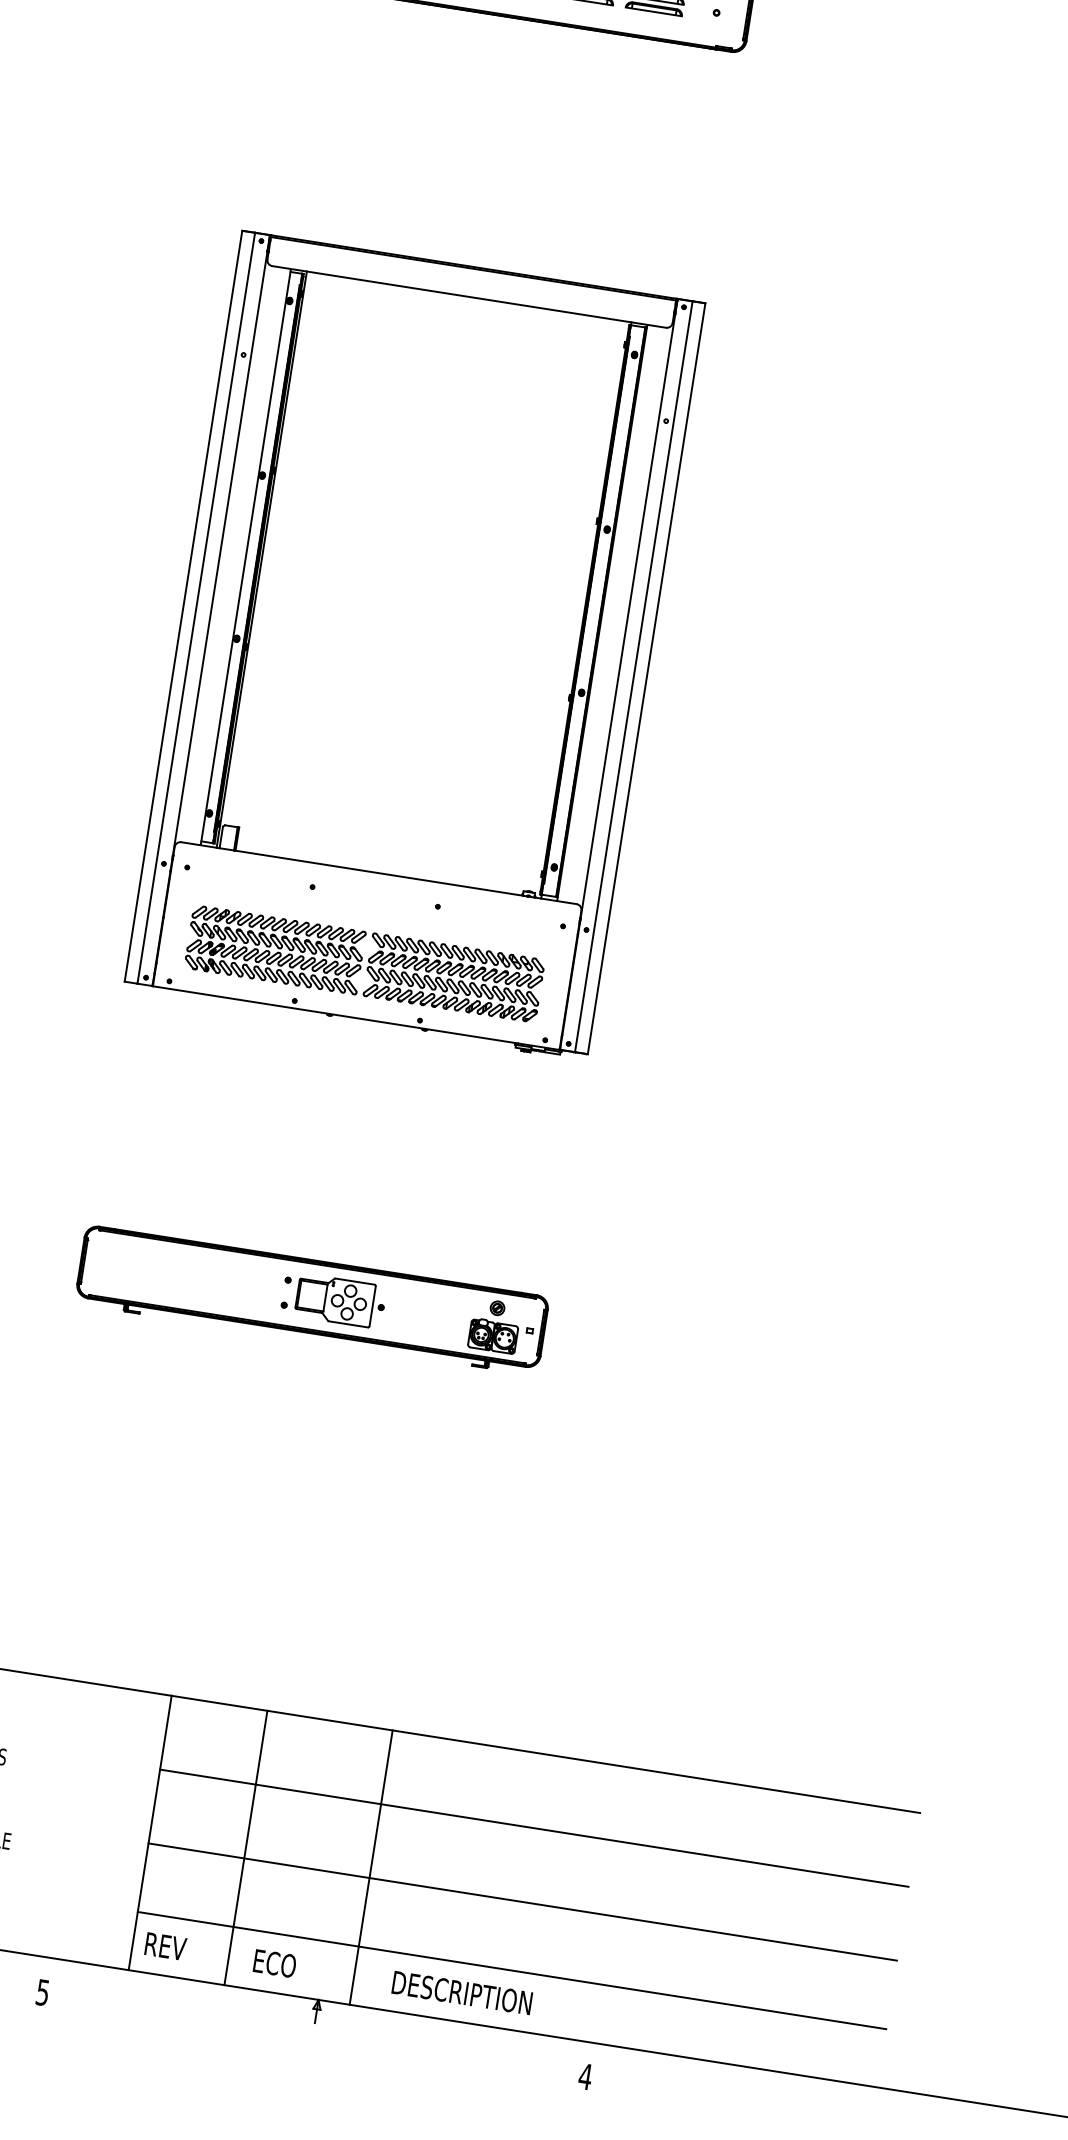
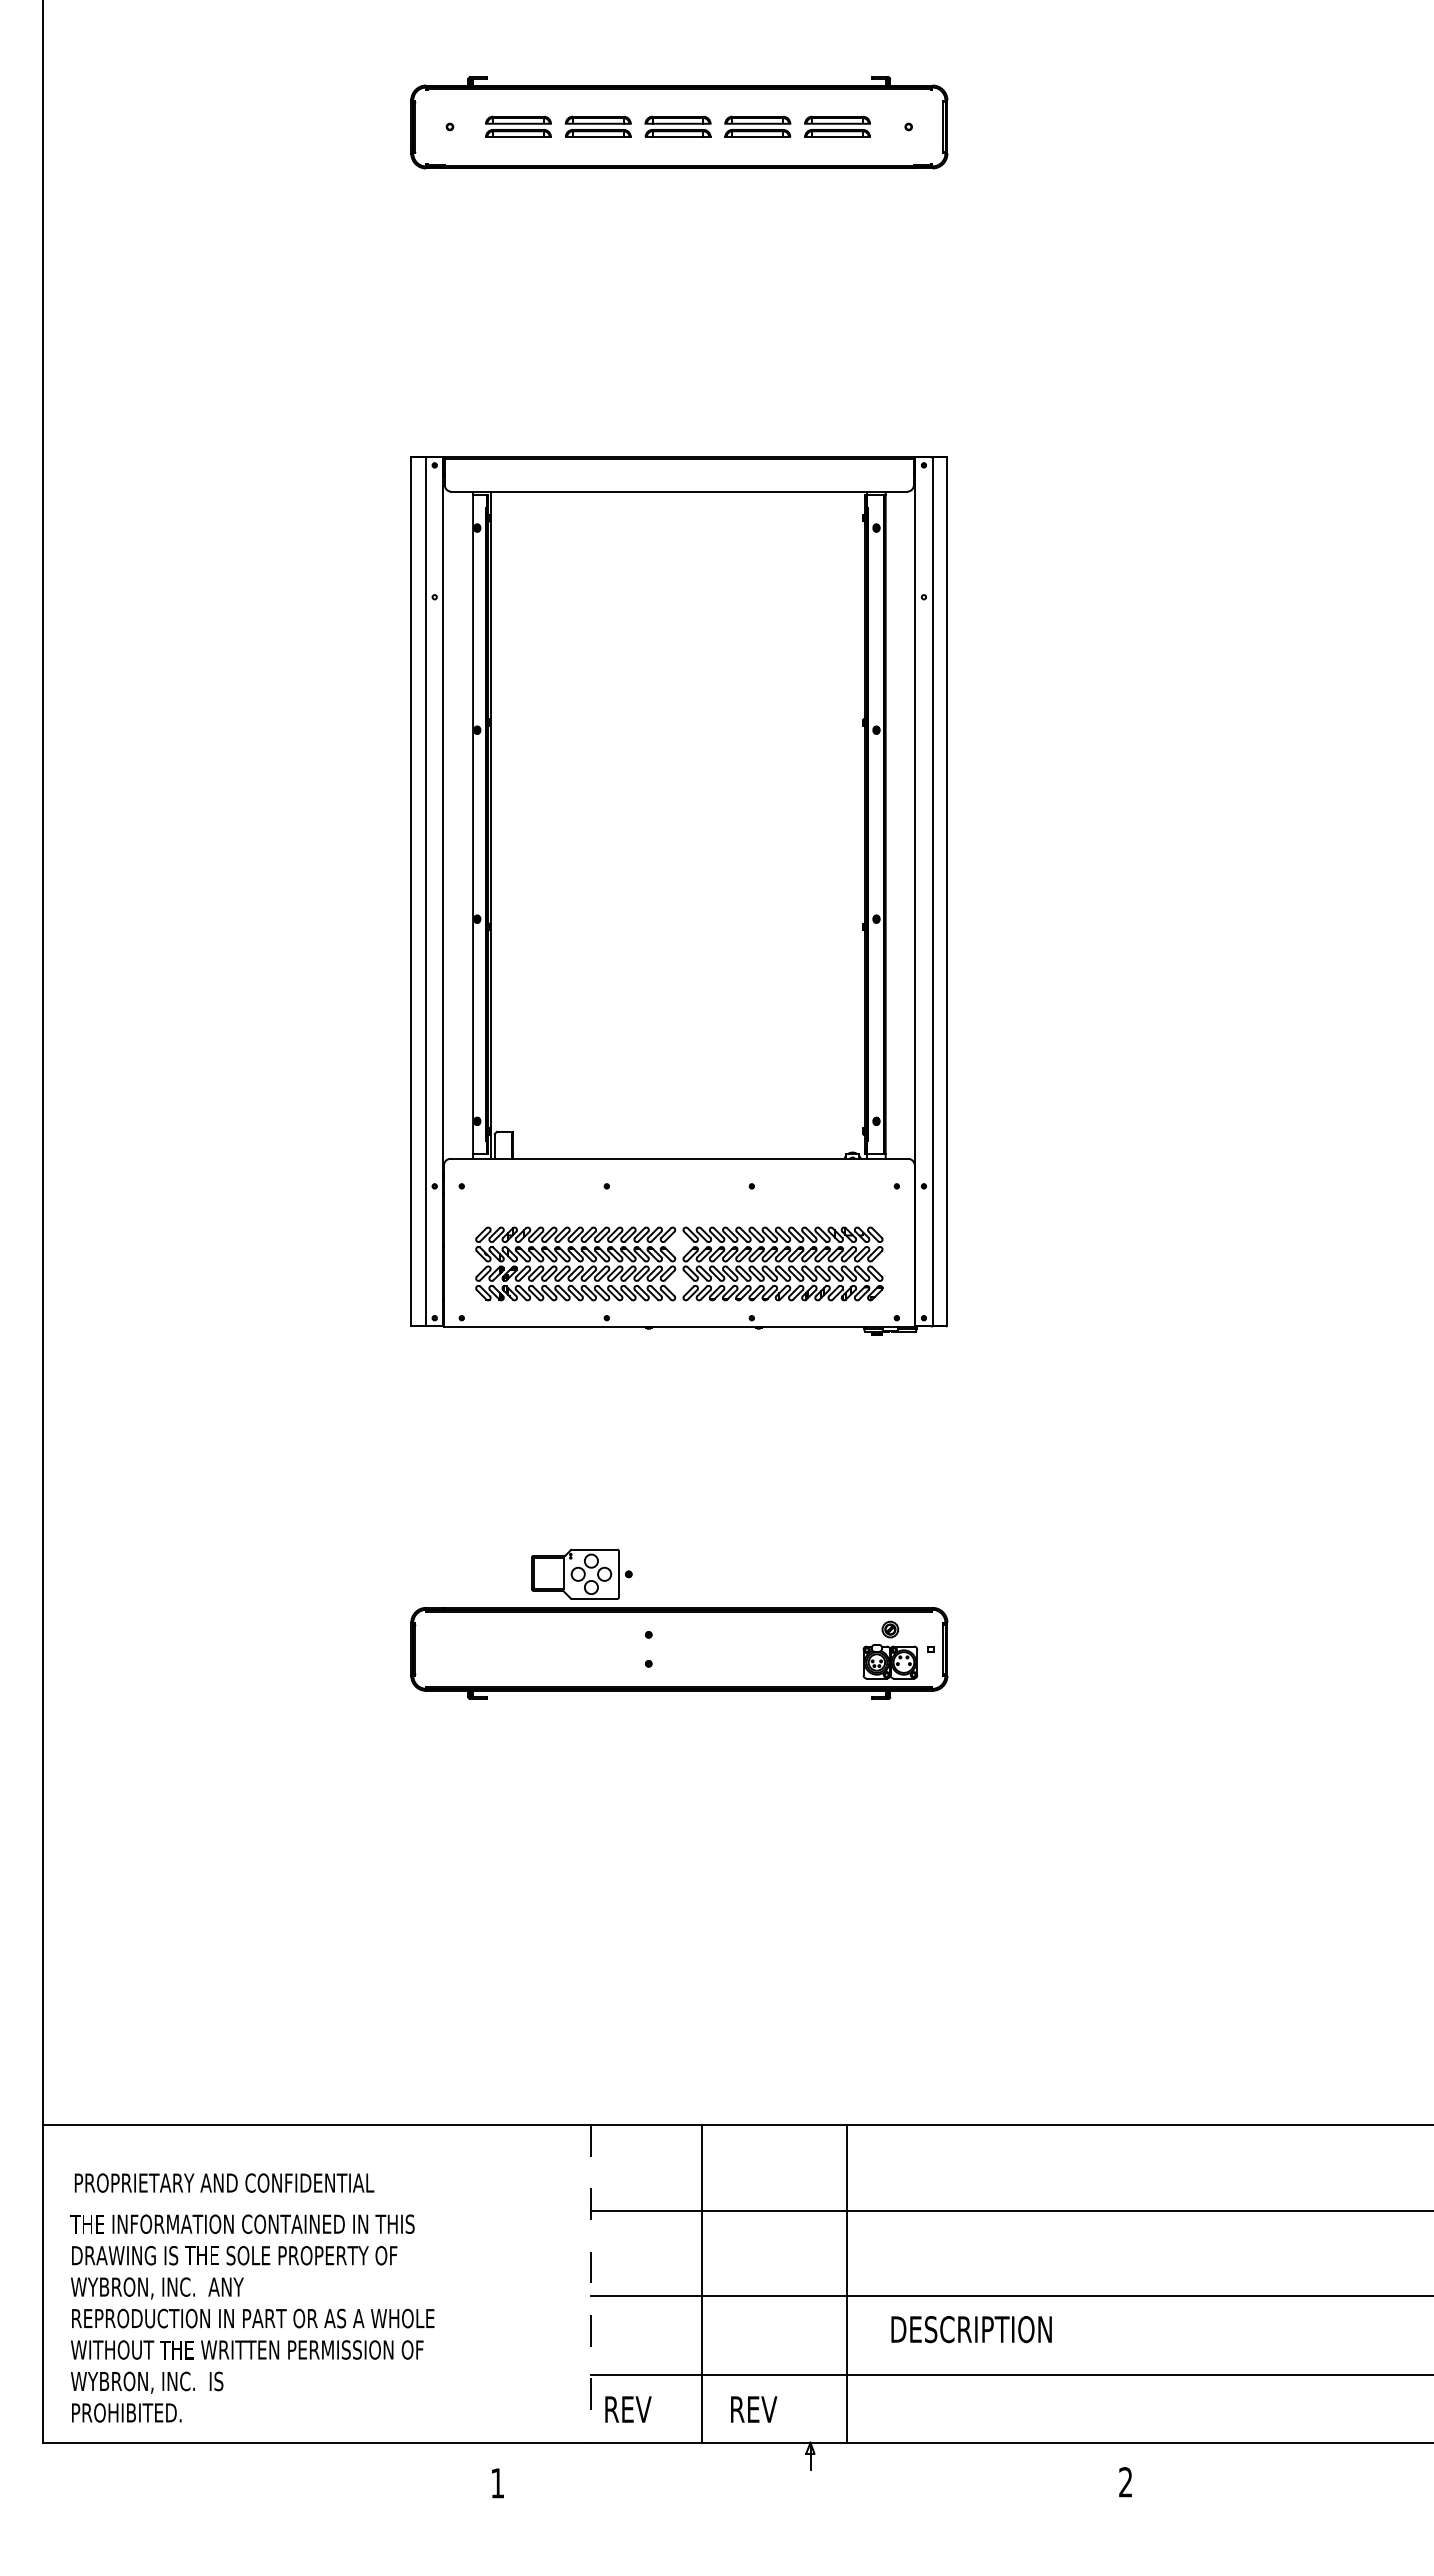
part: (340, 1300) -> (581, 1573), moved
line: (150, 1832) -> (590, 2283), solid -> dashed
text: (275, 1963) -> (755, 2409), ECO -> REV
text: (42, 1992) -> (497, 2483), 5 -> 1
text: (462, 1992) -> (971, 2329), moved
text: (585, 2076) -> (1125, 2482), 4 -> 2

